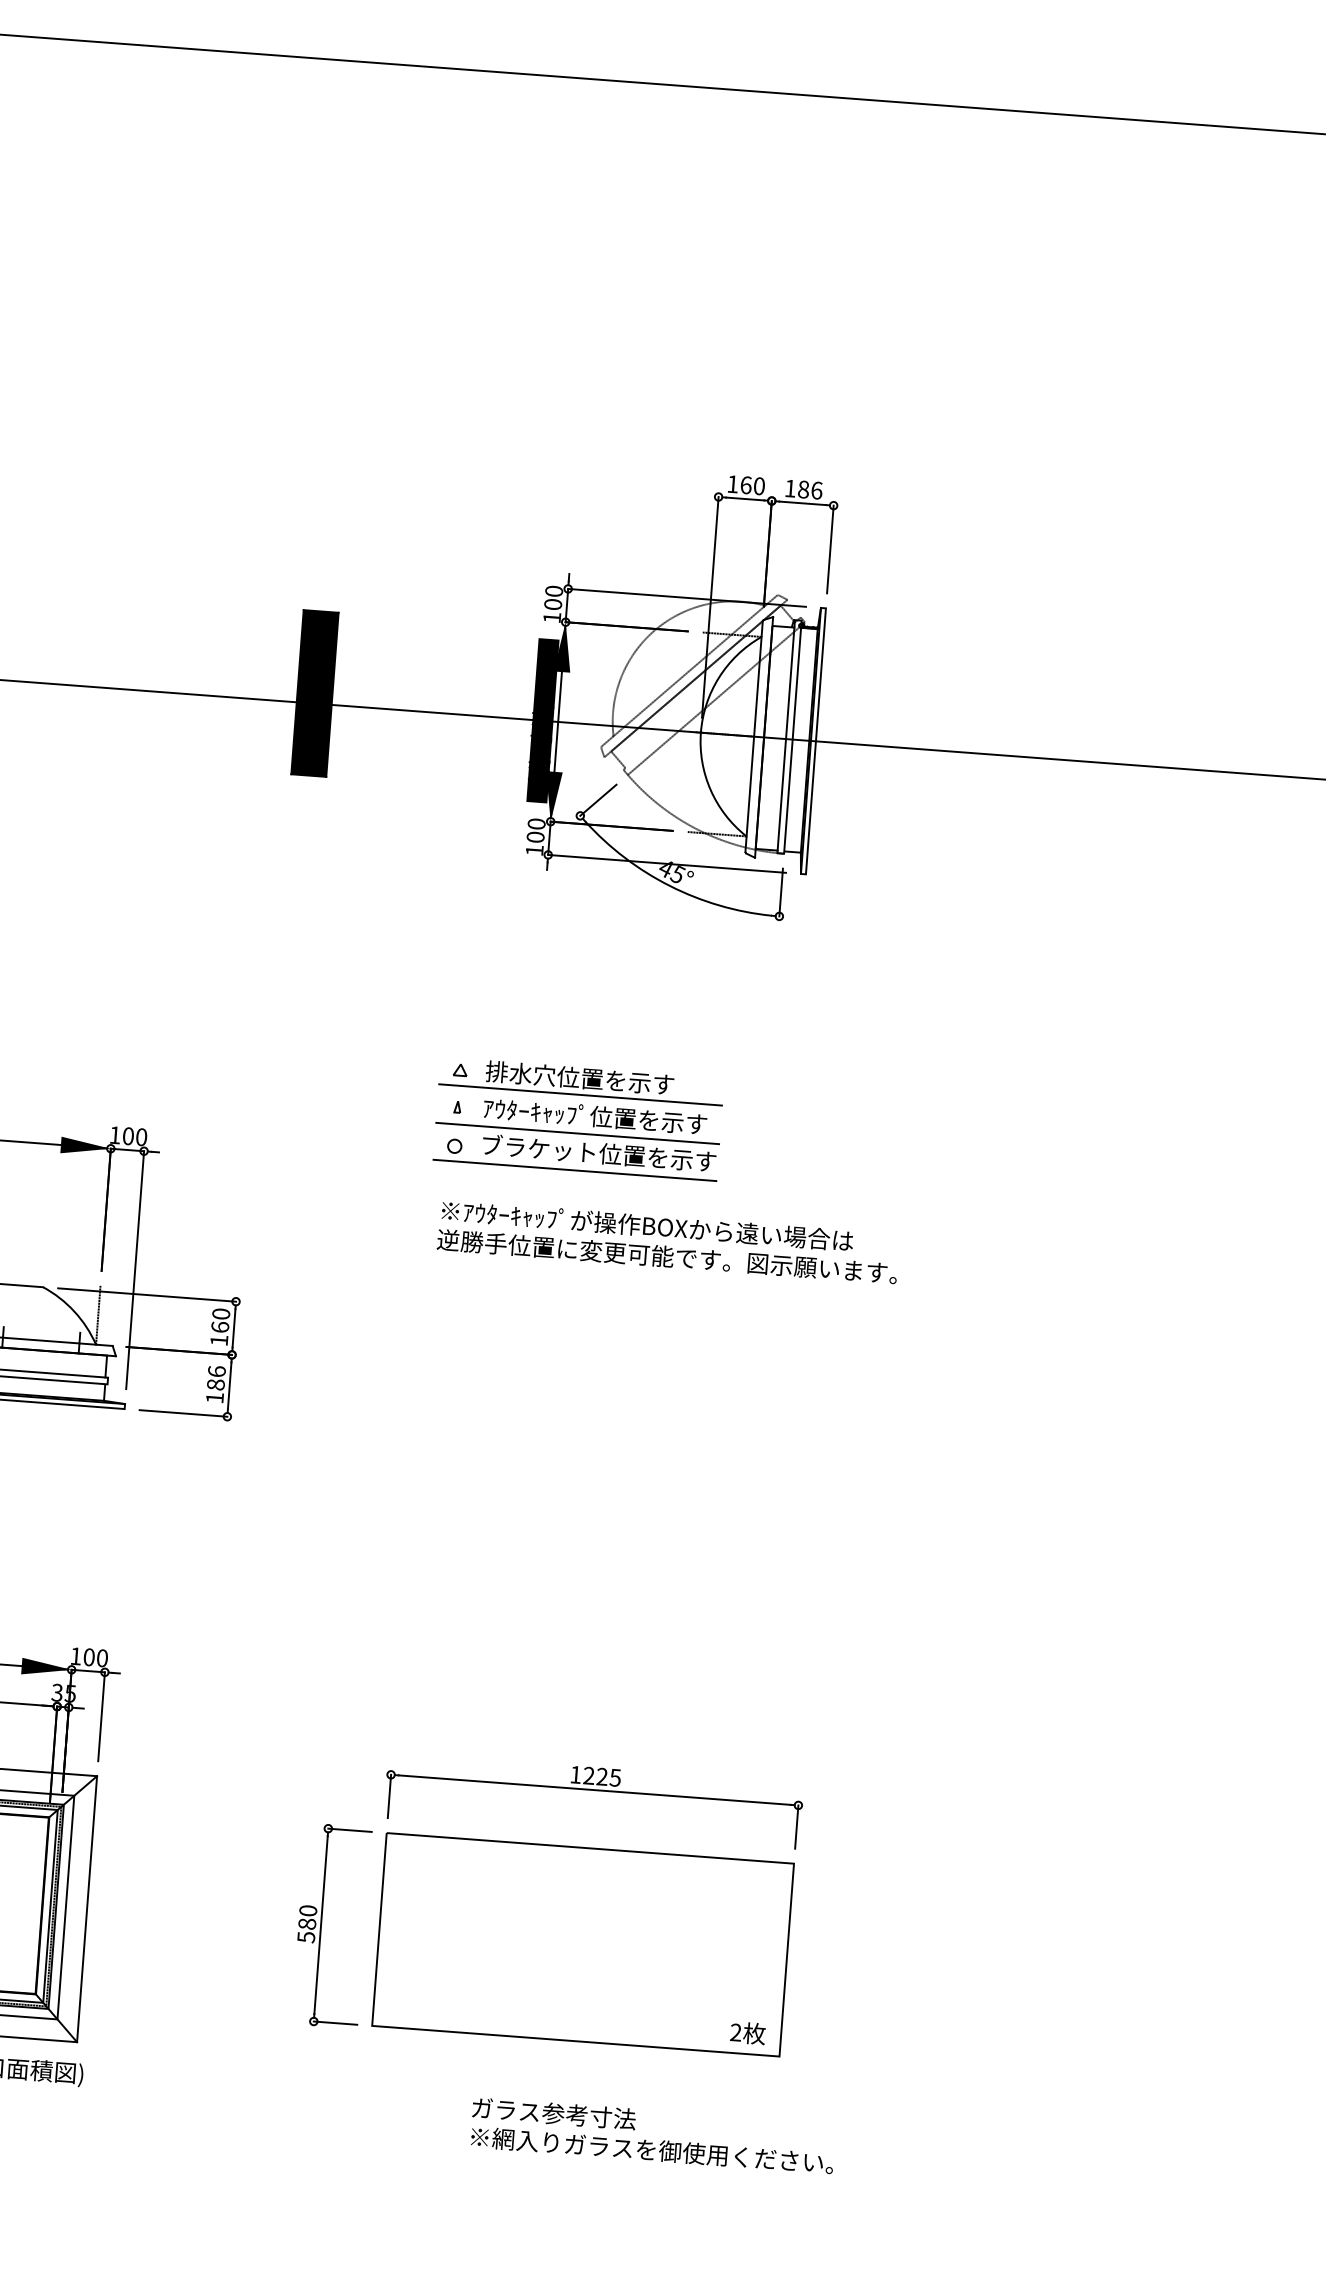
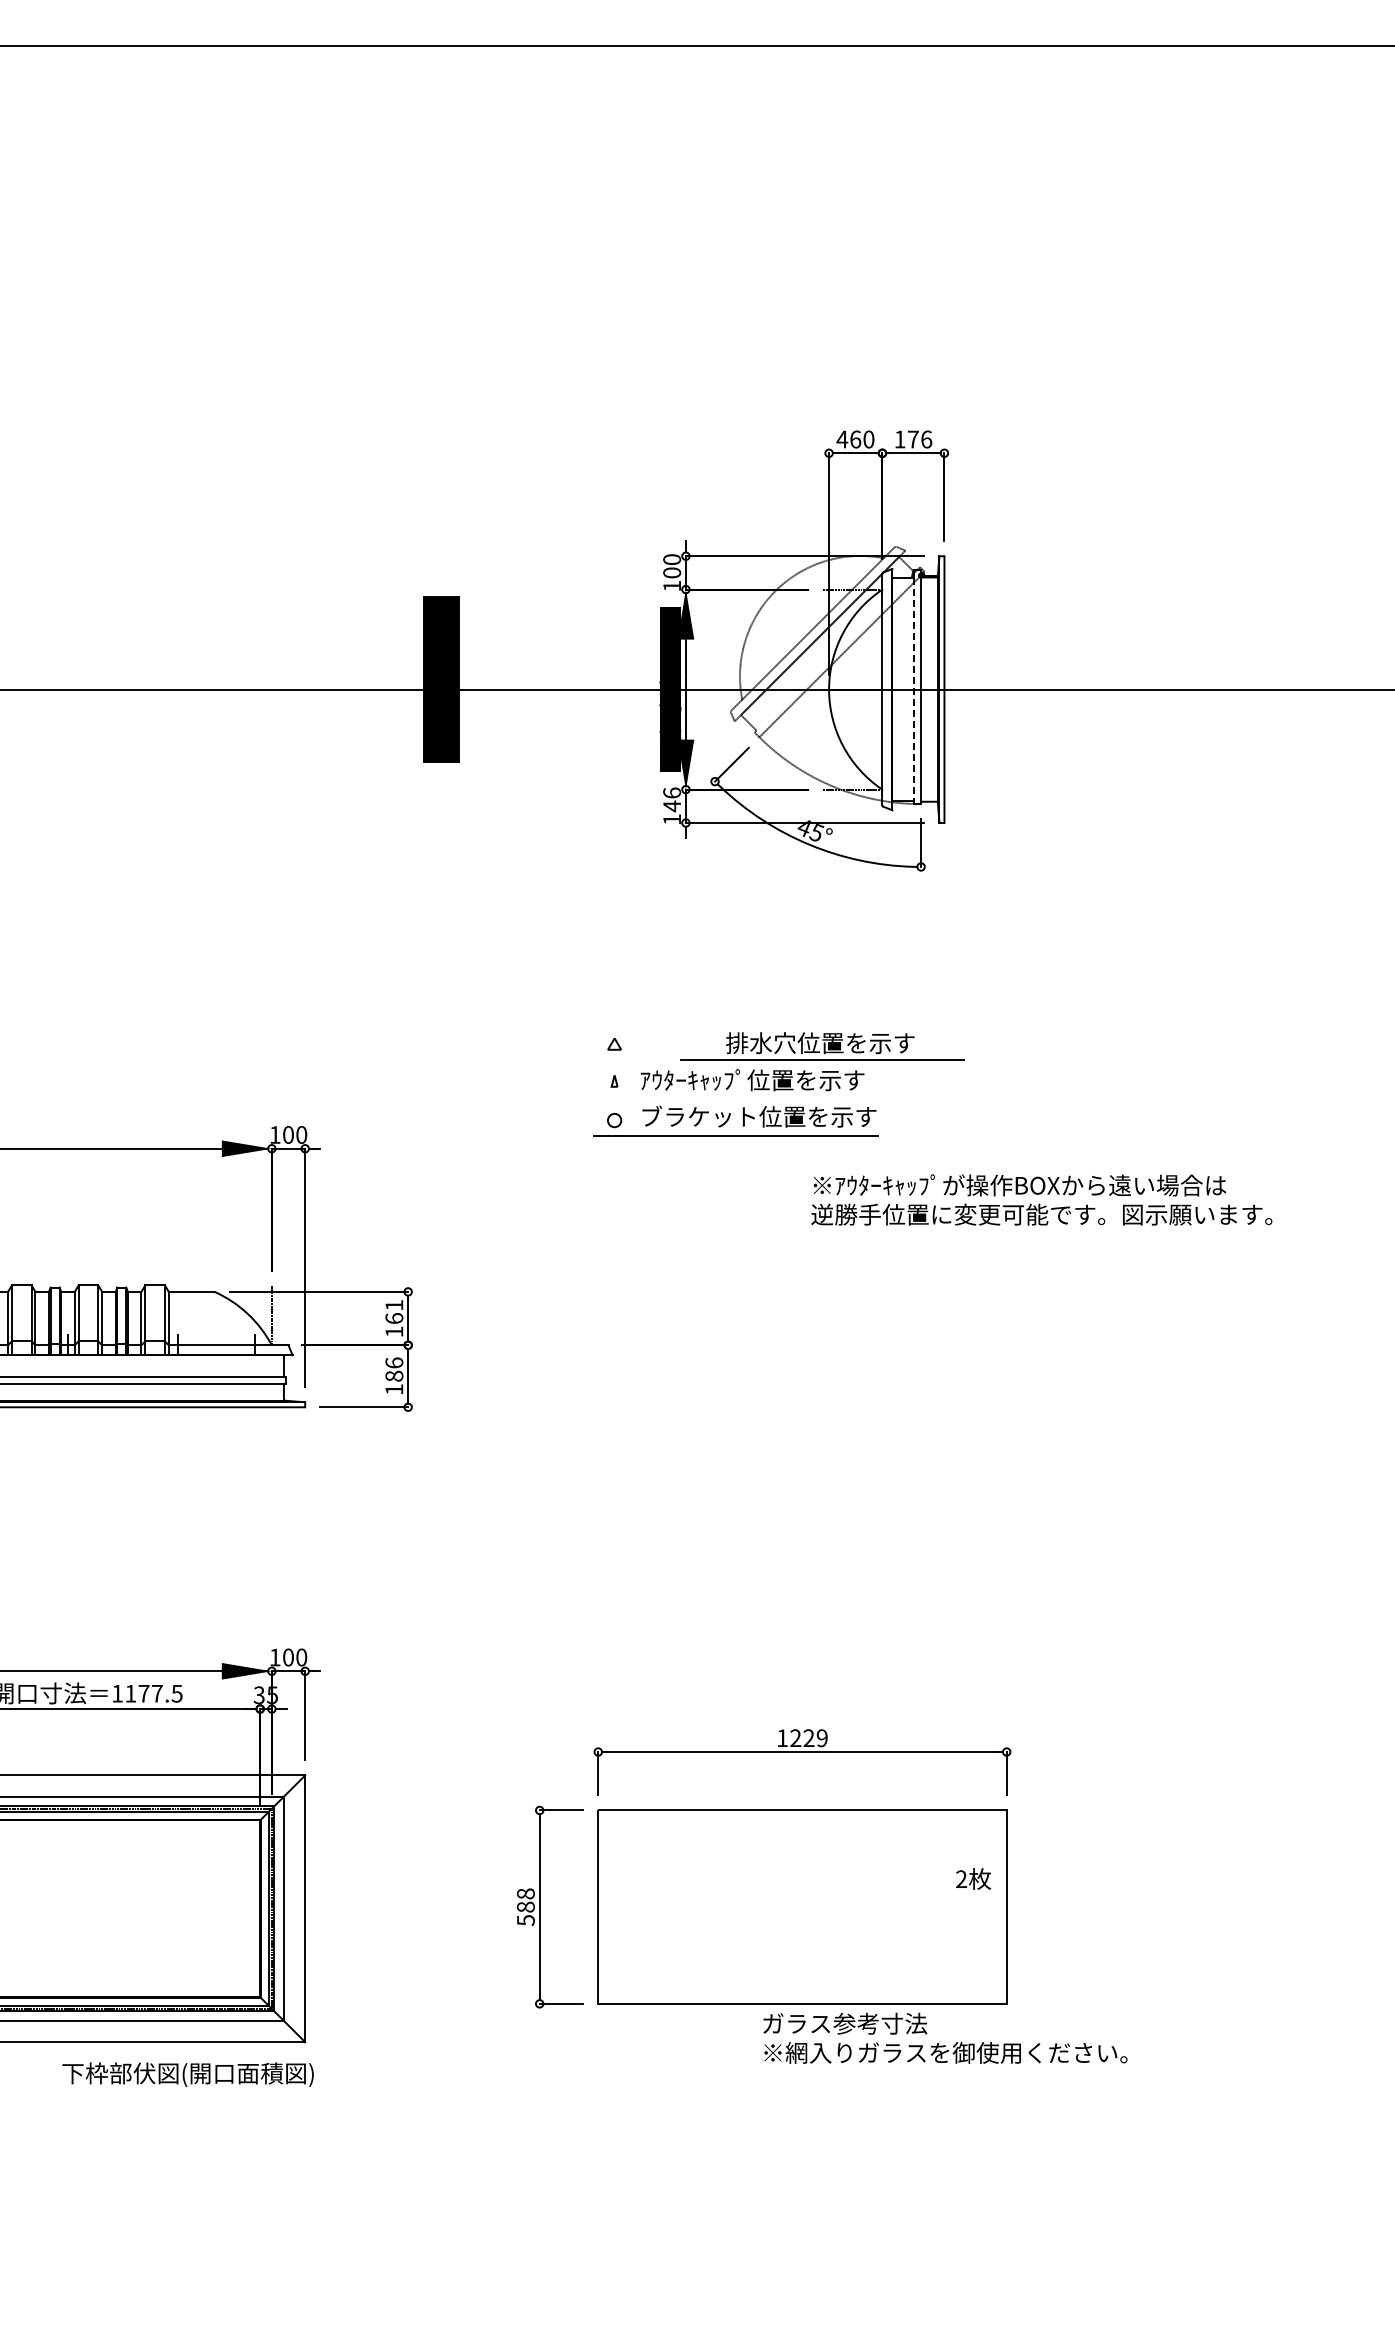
text: (733, 484) -> (842, 439), 160 -> 460
text: (803, 489) -> (913, 439), 186 -> 176
line: (786, 738) -> (914, 689), solid -> dashed
text: (536, 830) -> (672, 799), 100 -> 146
part: (580, 1081) -> (821, 1046), moved
line: (577, 1133) -> (736, 1098), removed
text: (668, 1241) -> (1041, 1199), moved
text: (221, 1313) -> (394, 1304), 160 -> 161
text: (614, 1778) -> (821, 1738), 1225 -> 1229
text: (307, 1910) -> (525, 1893), 580 -> 588
text: (747, 2032) -> (973, 1878), moved
text: (653, 2134) -> (945, 2037), moved

